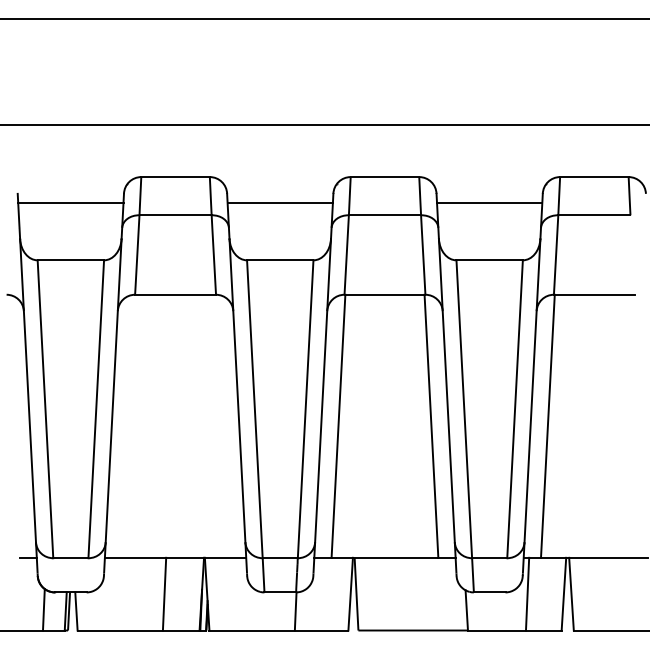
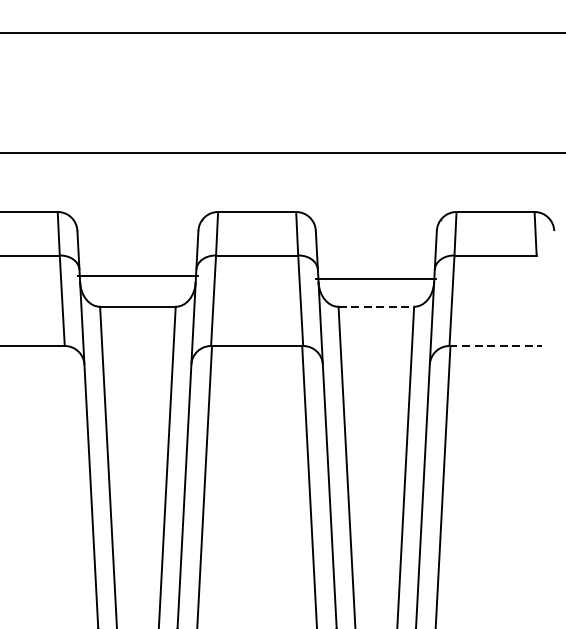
line: (279, 202) -> (137, 276), moved
line: (489, 202) -> (376, 278), moved
line: (490, 260) -> (377, 306), solid -> dashed
line: (594, 294) -> (495, 345), solid -> dashed

